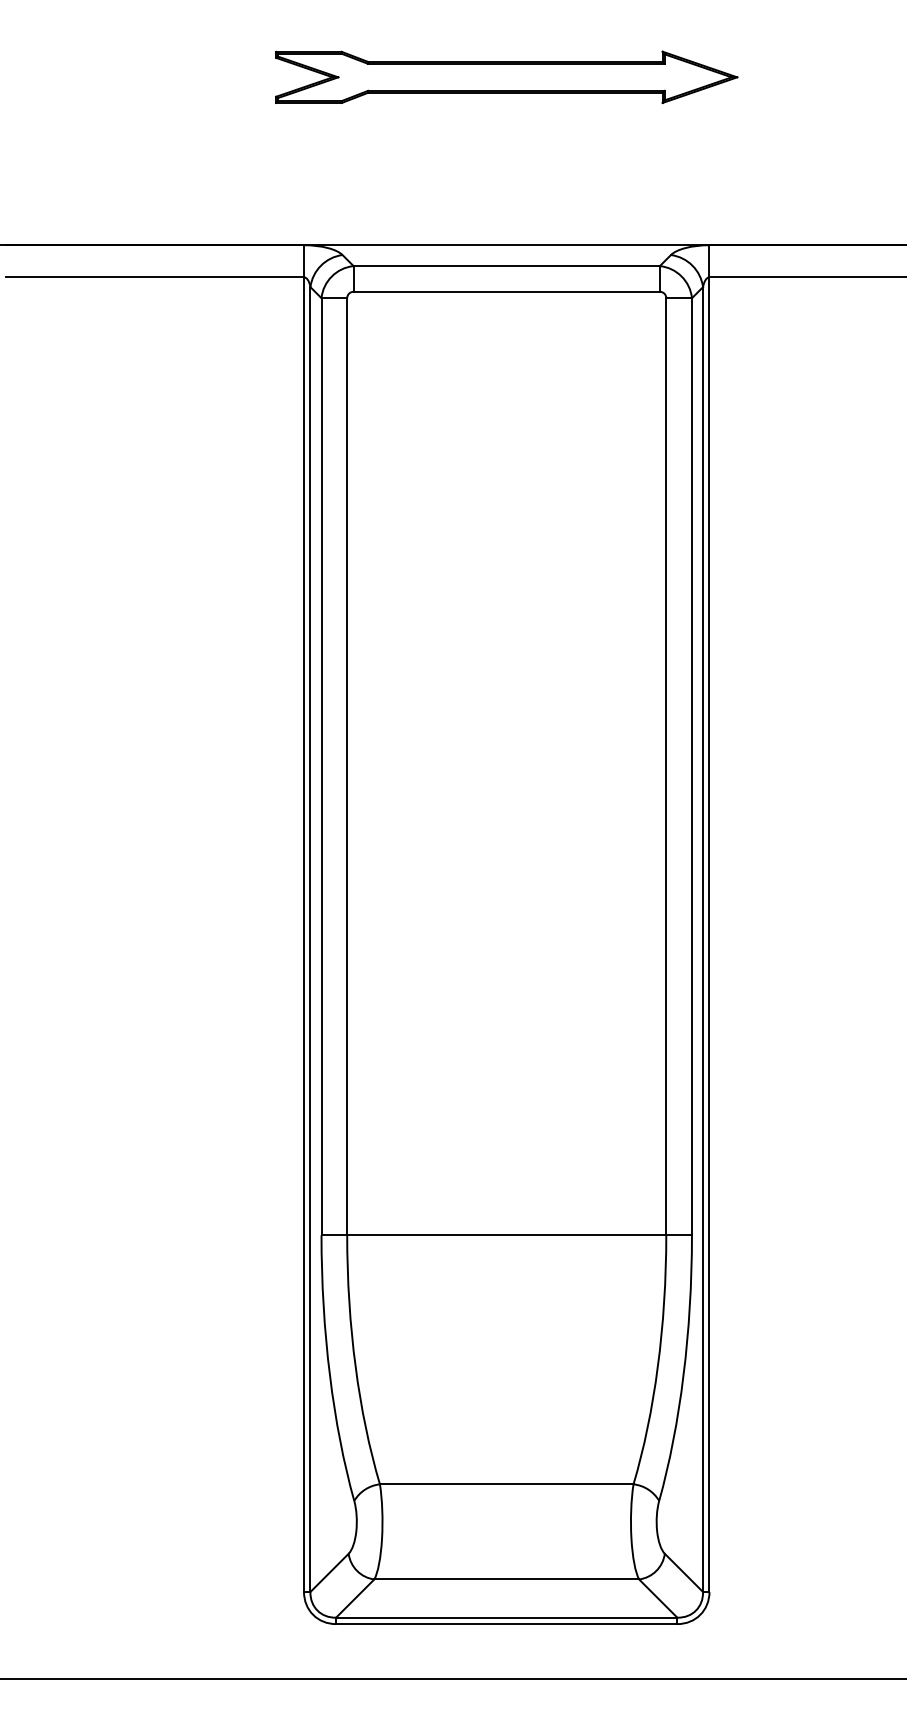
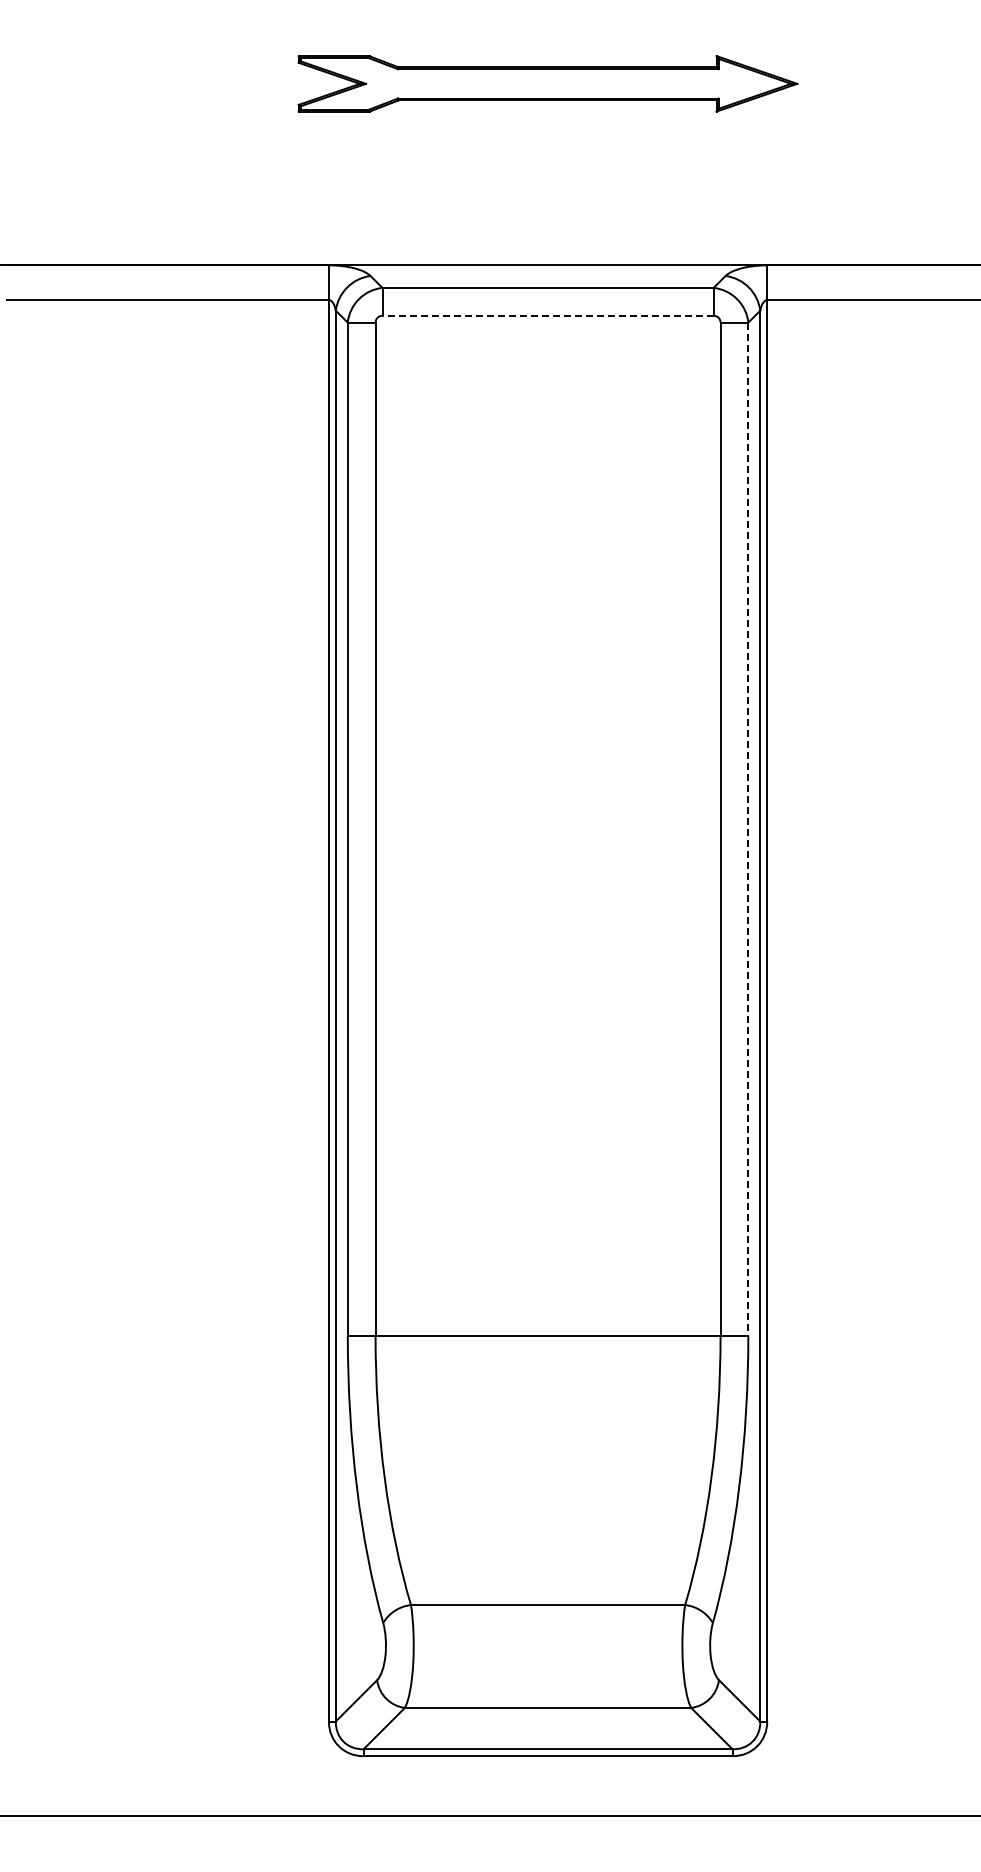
line: (507, 291) -> (548, 315), solid -> dashed
line: (692, 766) -> (748, 829), solid -> dashed

